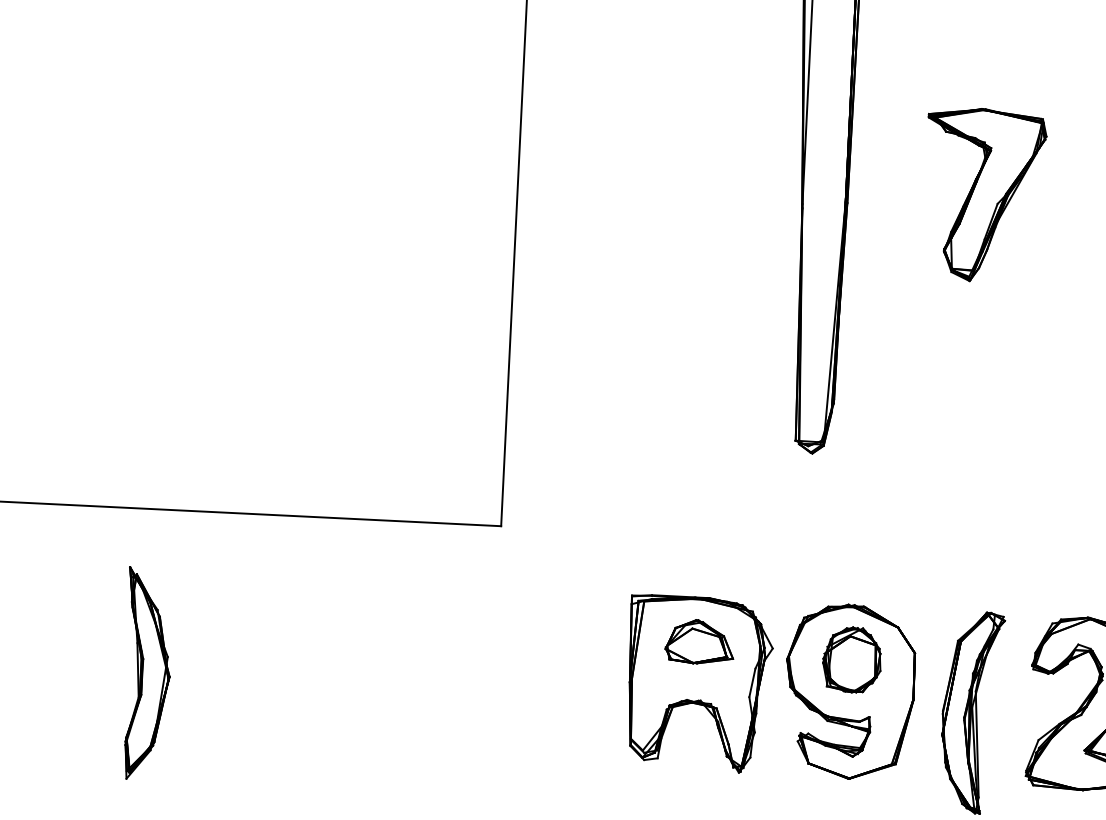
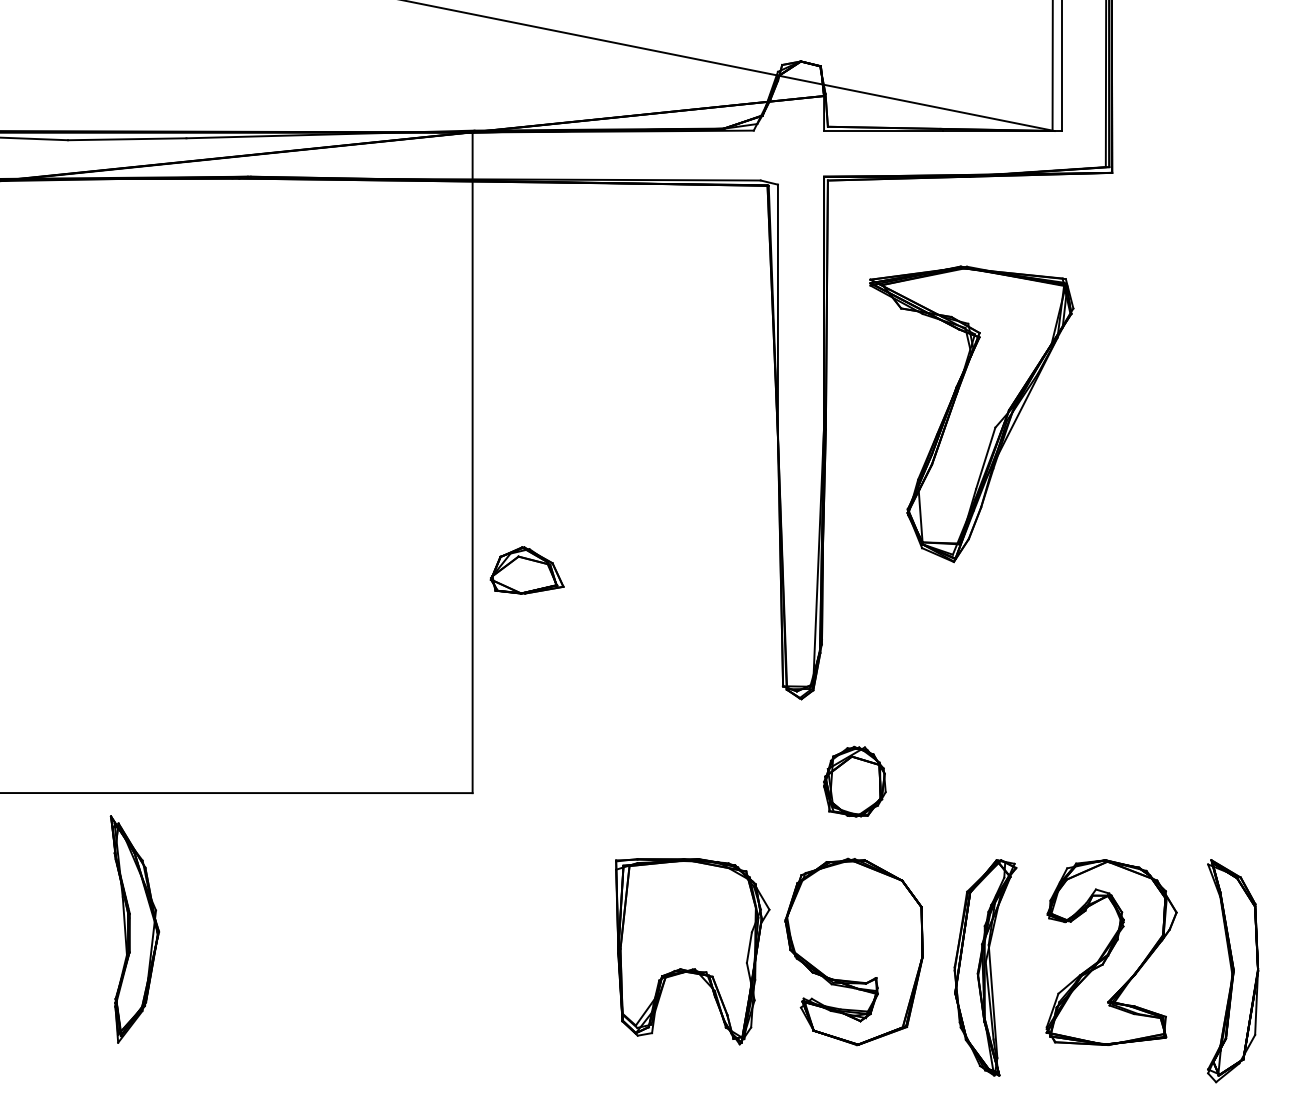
part: (983, 194) -> (971, 413), size x1.6
part: (699, 641) -> (526, 570), moved
part: (851, 659) -> (854, 781), moved
part: (146, 673) -> (134, 929), moved

